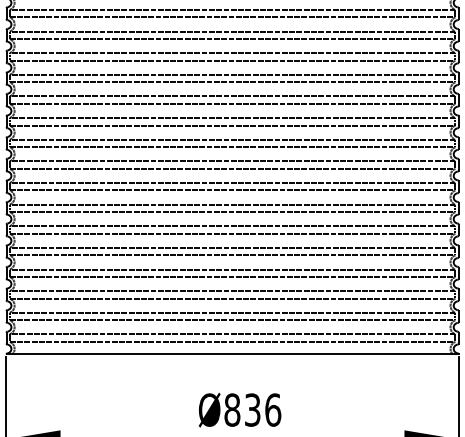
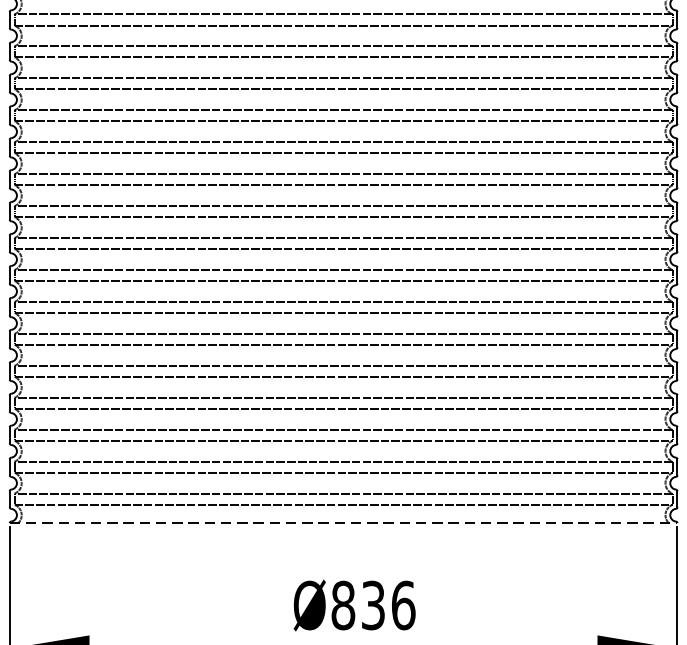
line: (233, 354) -> (344, 523), solid -> dashed

